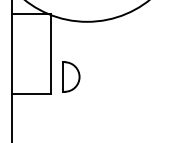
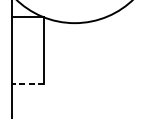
part: (71, 76) -> (61, 69), removed
line: (30, 93) -> (26, 83), solid -> dashed

